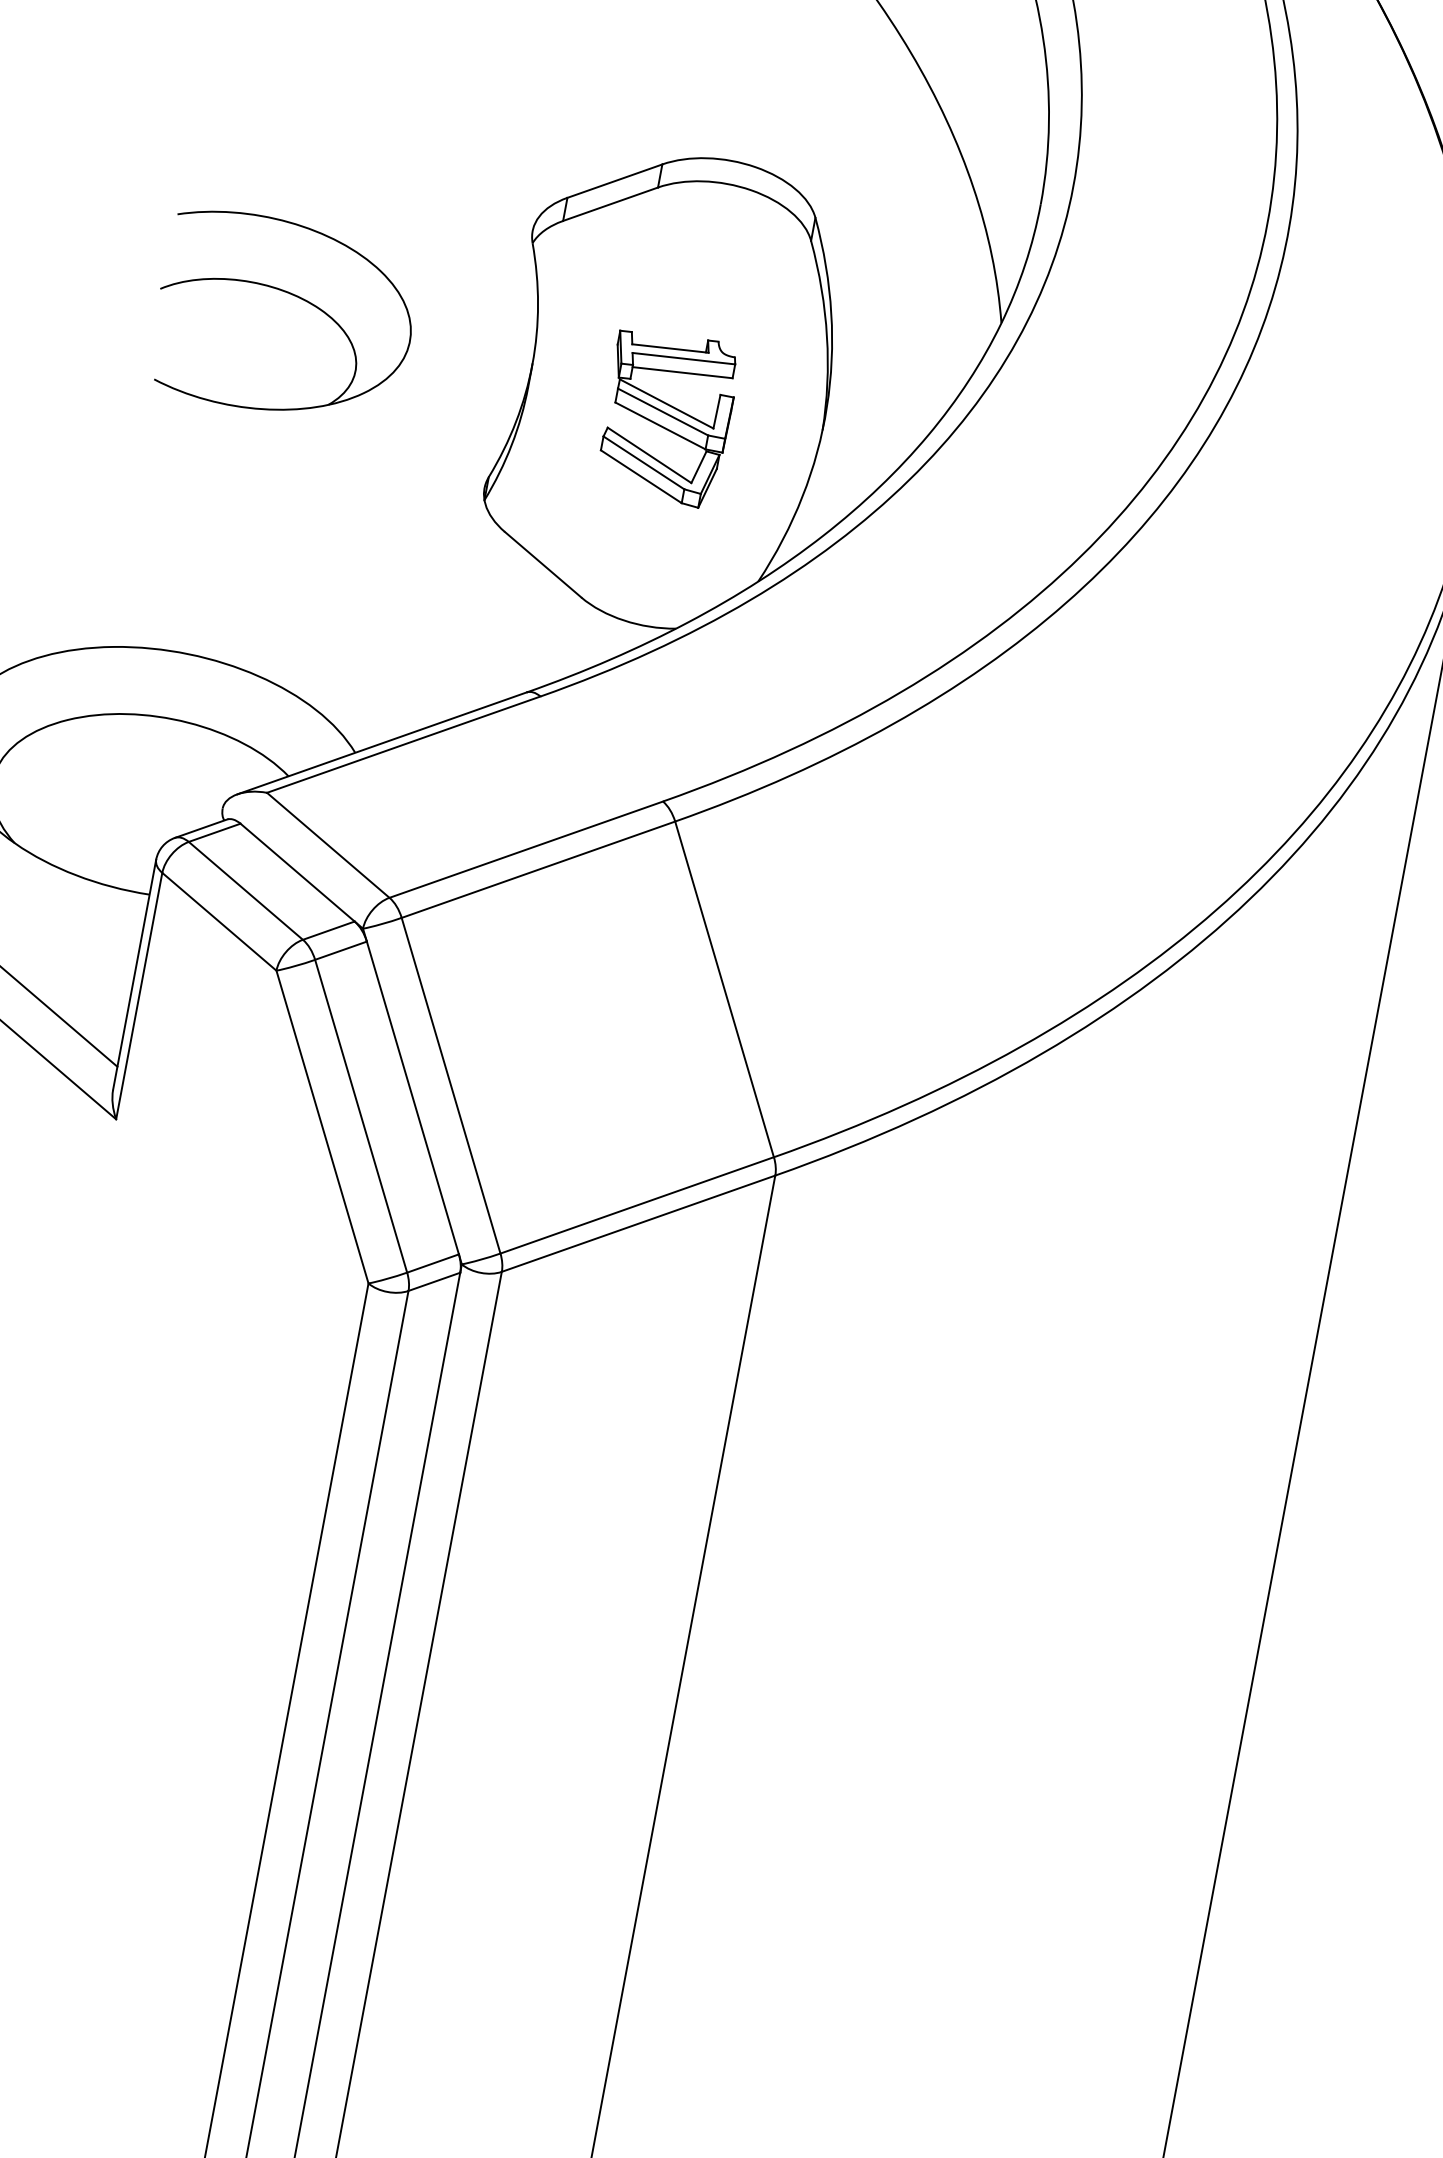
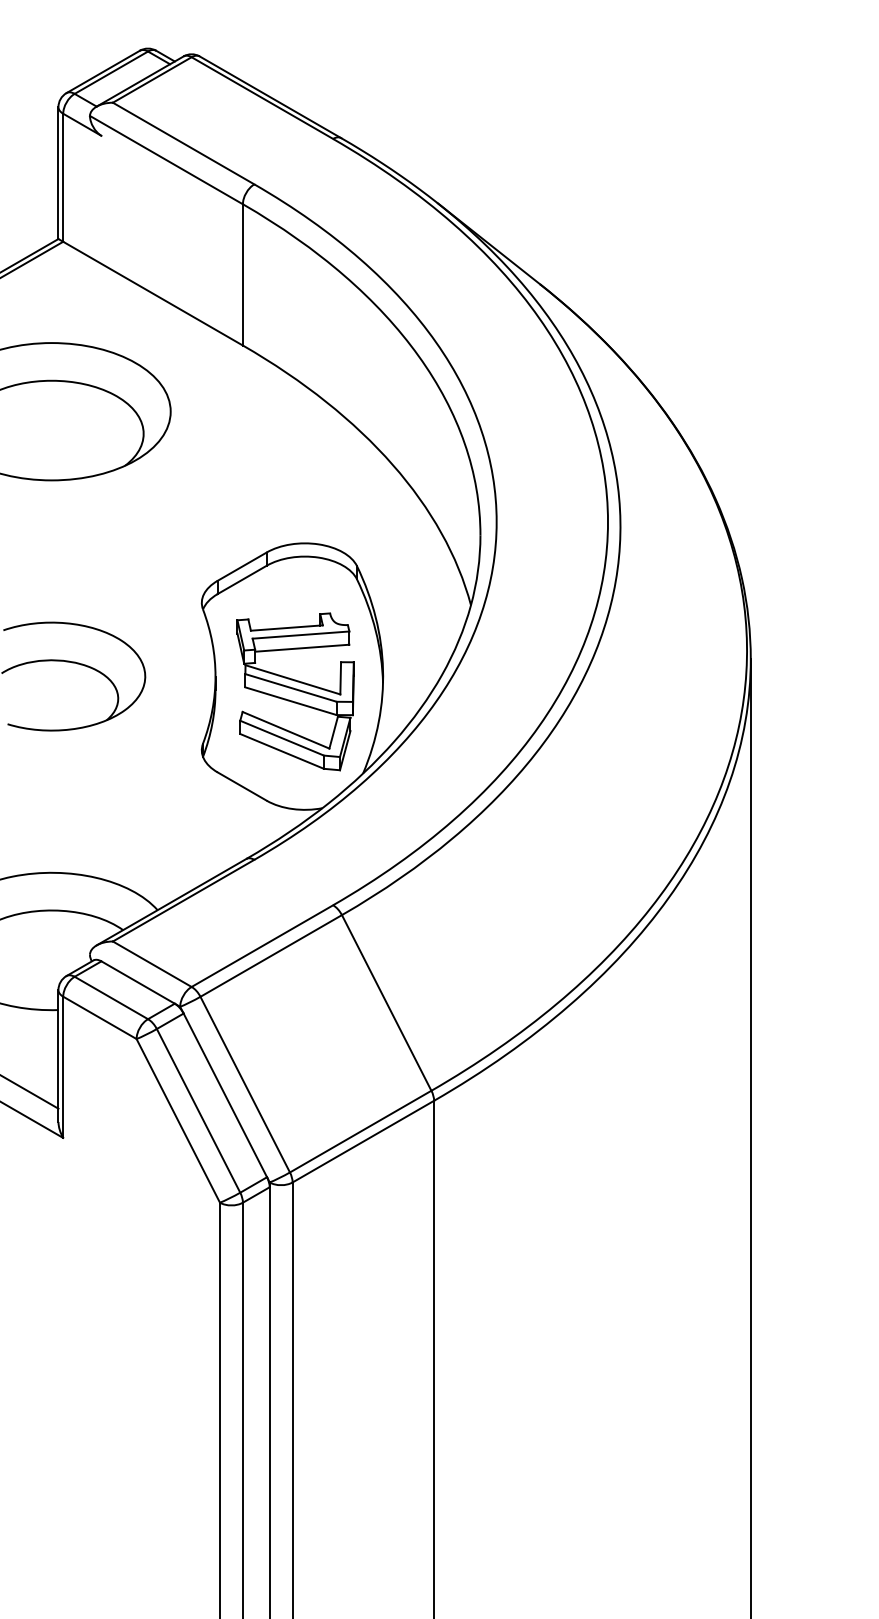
part: (667, 416) -> (295, 691), size x1.67

